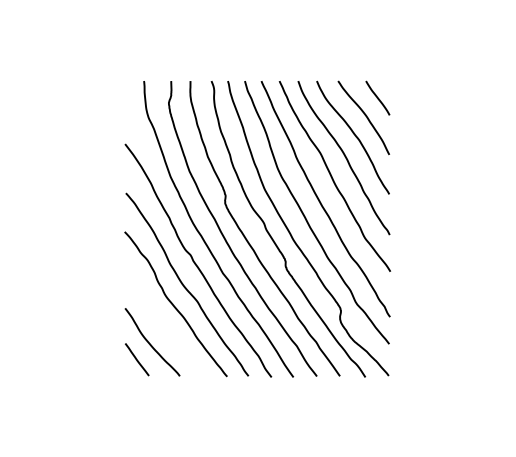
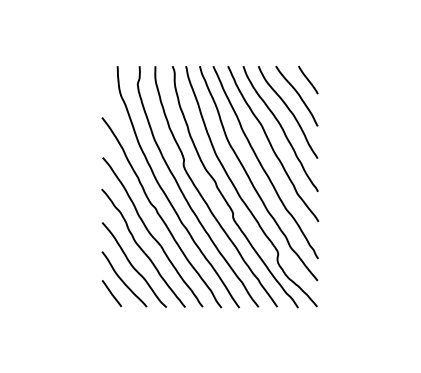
curve: (163, 325) -> (133, 265), added

